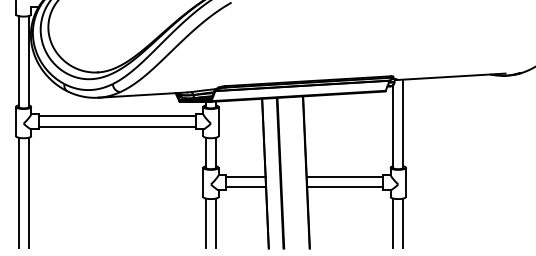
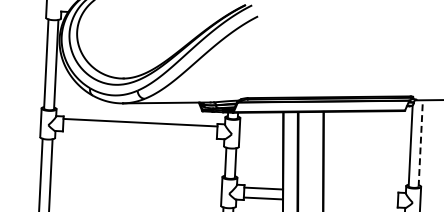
line: (403, 123) -> (420, 143), solid -> dashed
line: (116, 126) -> (139, 132), removed
line: (344, 177) -> (360, 193), removed
line: (345, 187) -> (360, 203), removed

